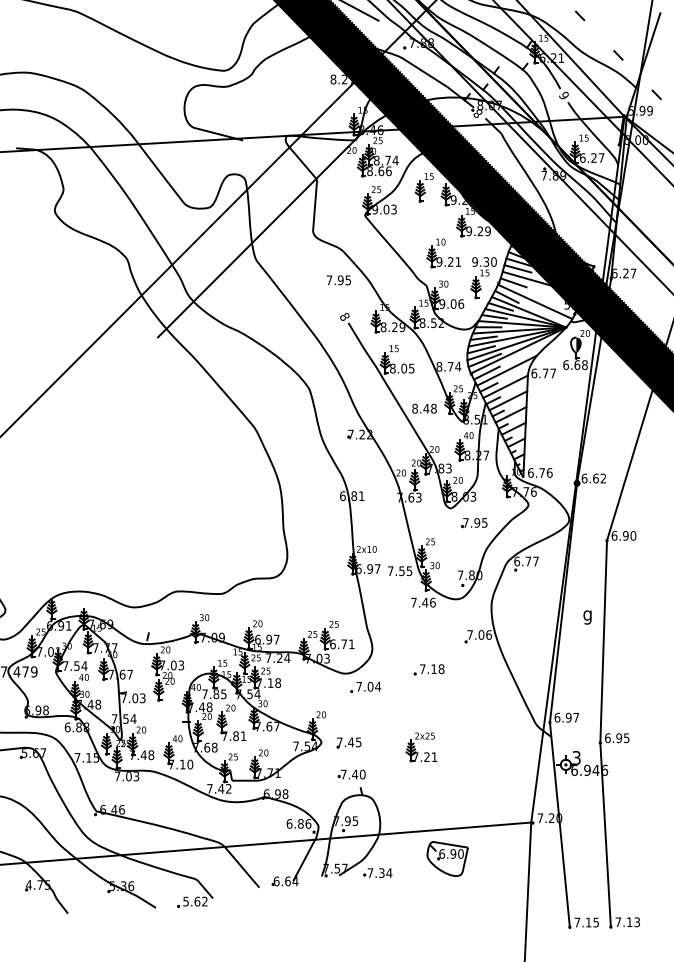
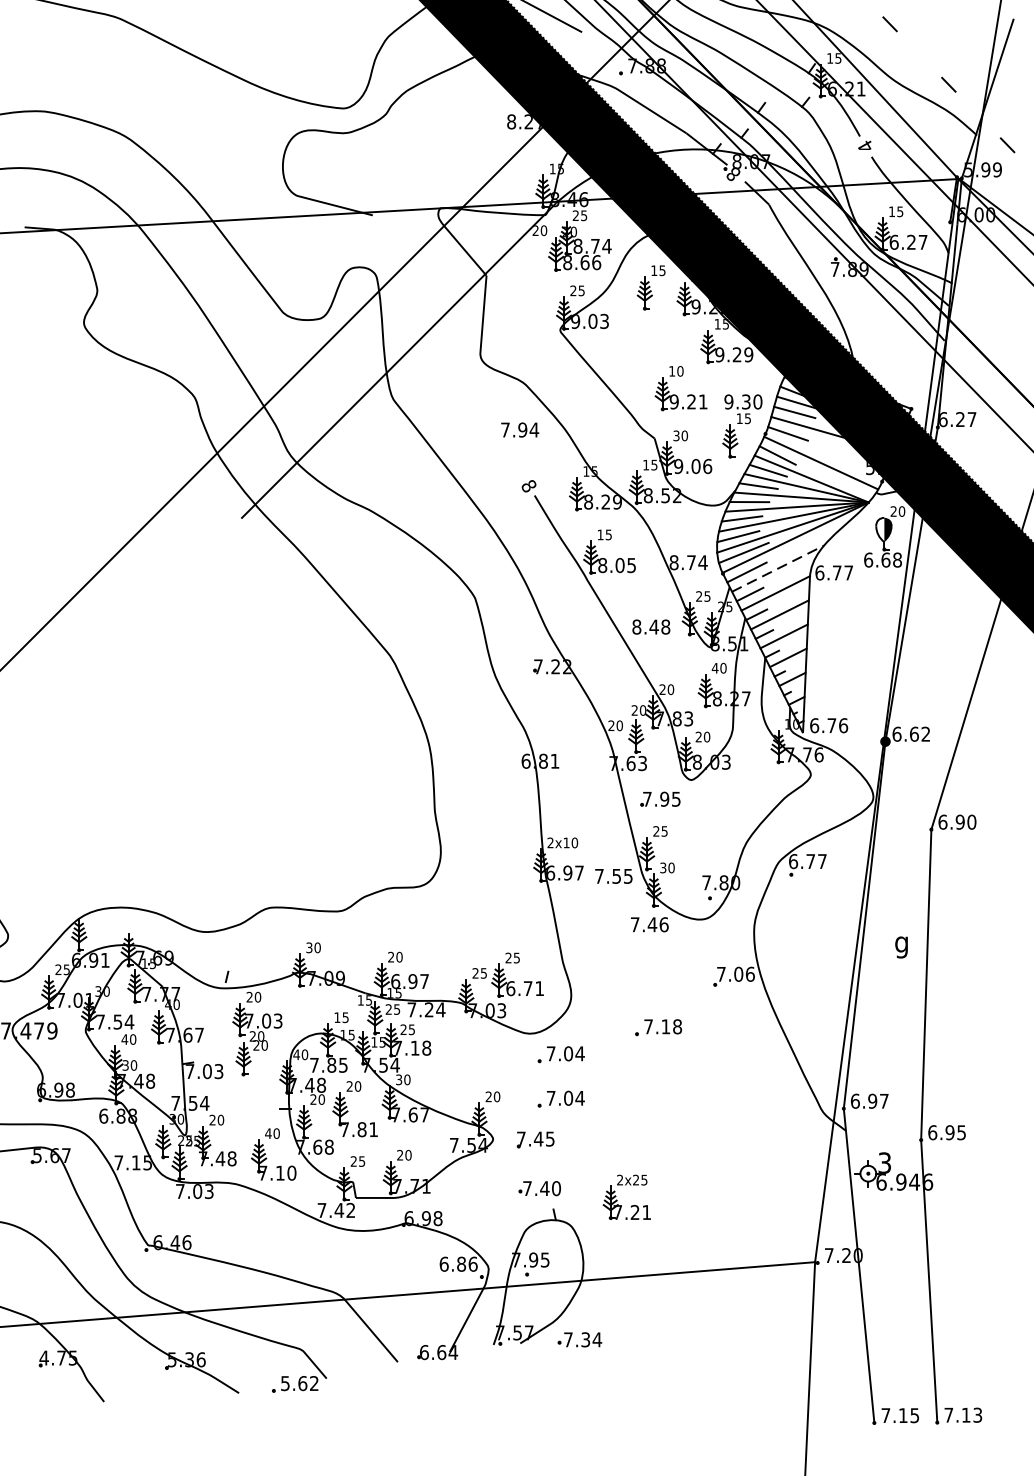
text: (563, 95) -> (864, 146), 6 -> 4
text: (348, 280) -> (534, 430), 7.95 -> 7.94
line: (507, 370) -> (778, 568), solid -> dashed
part: (474, 523) -> (660, 800), moved
part: (365, 716) -> (560, 1099), added
part: (421, 747) -> (626, 1197), moved
part: (447, 858) -> (686, 1317), removed

